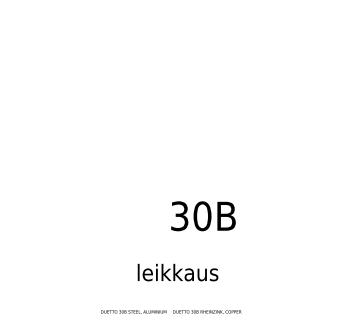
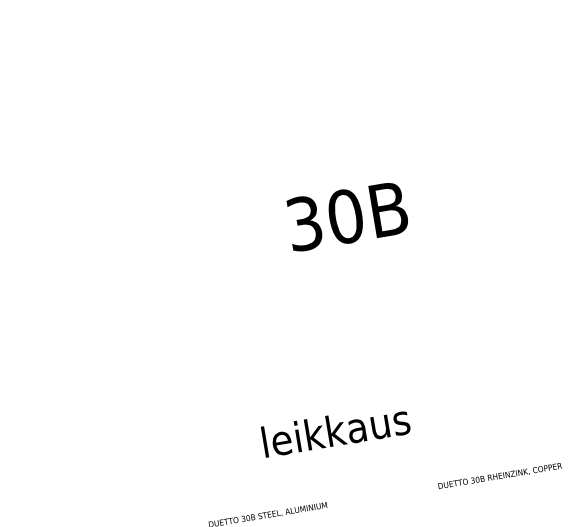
text: (203, 216) -> (347, 216), moved
text: (207, 311) -> (500, 475), moved

